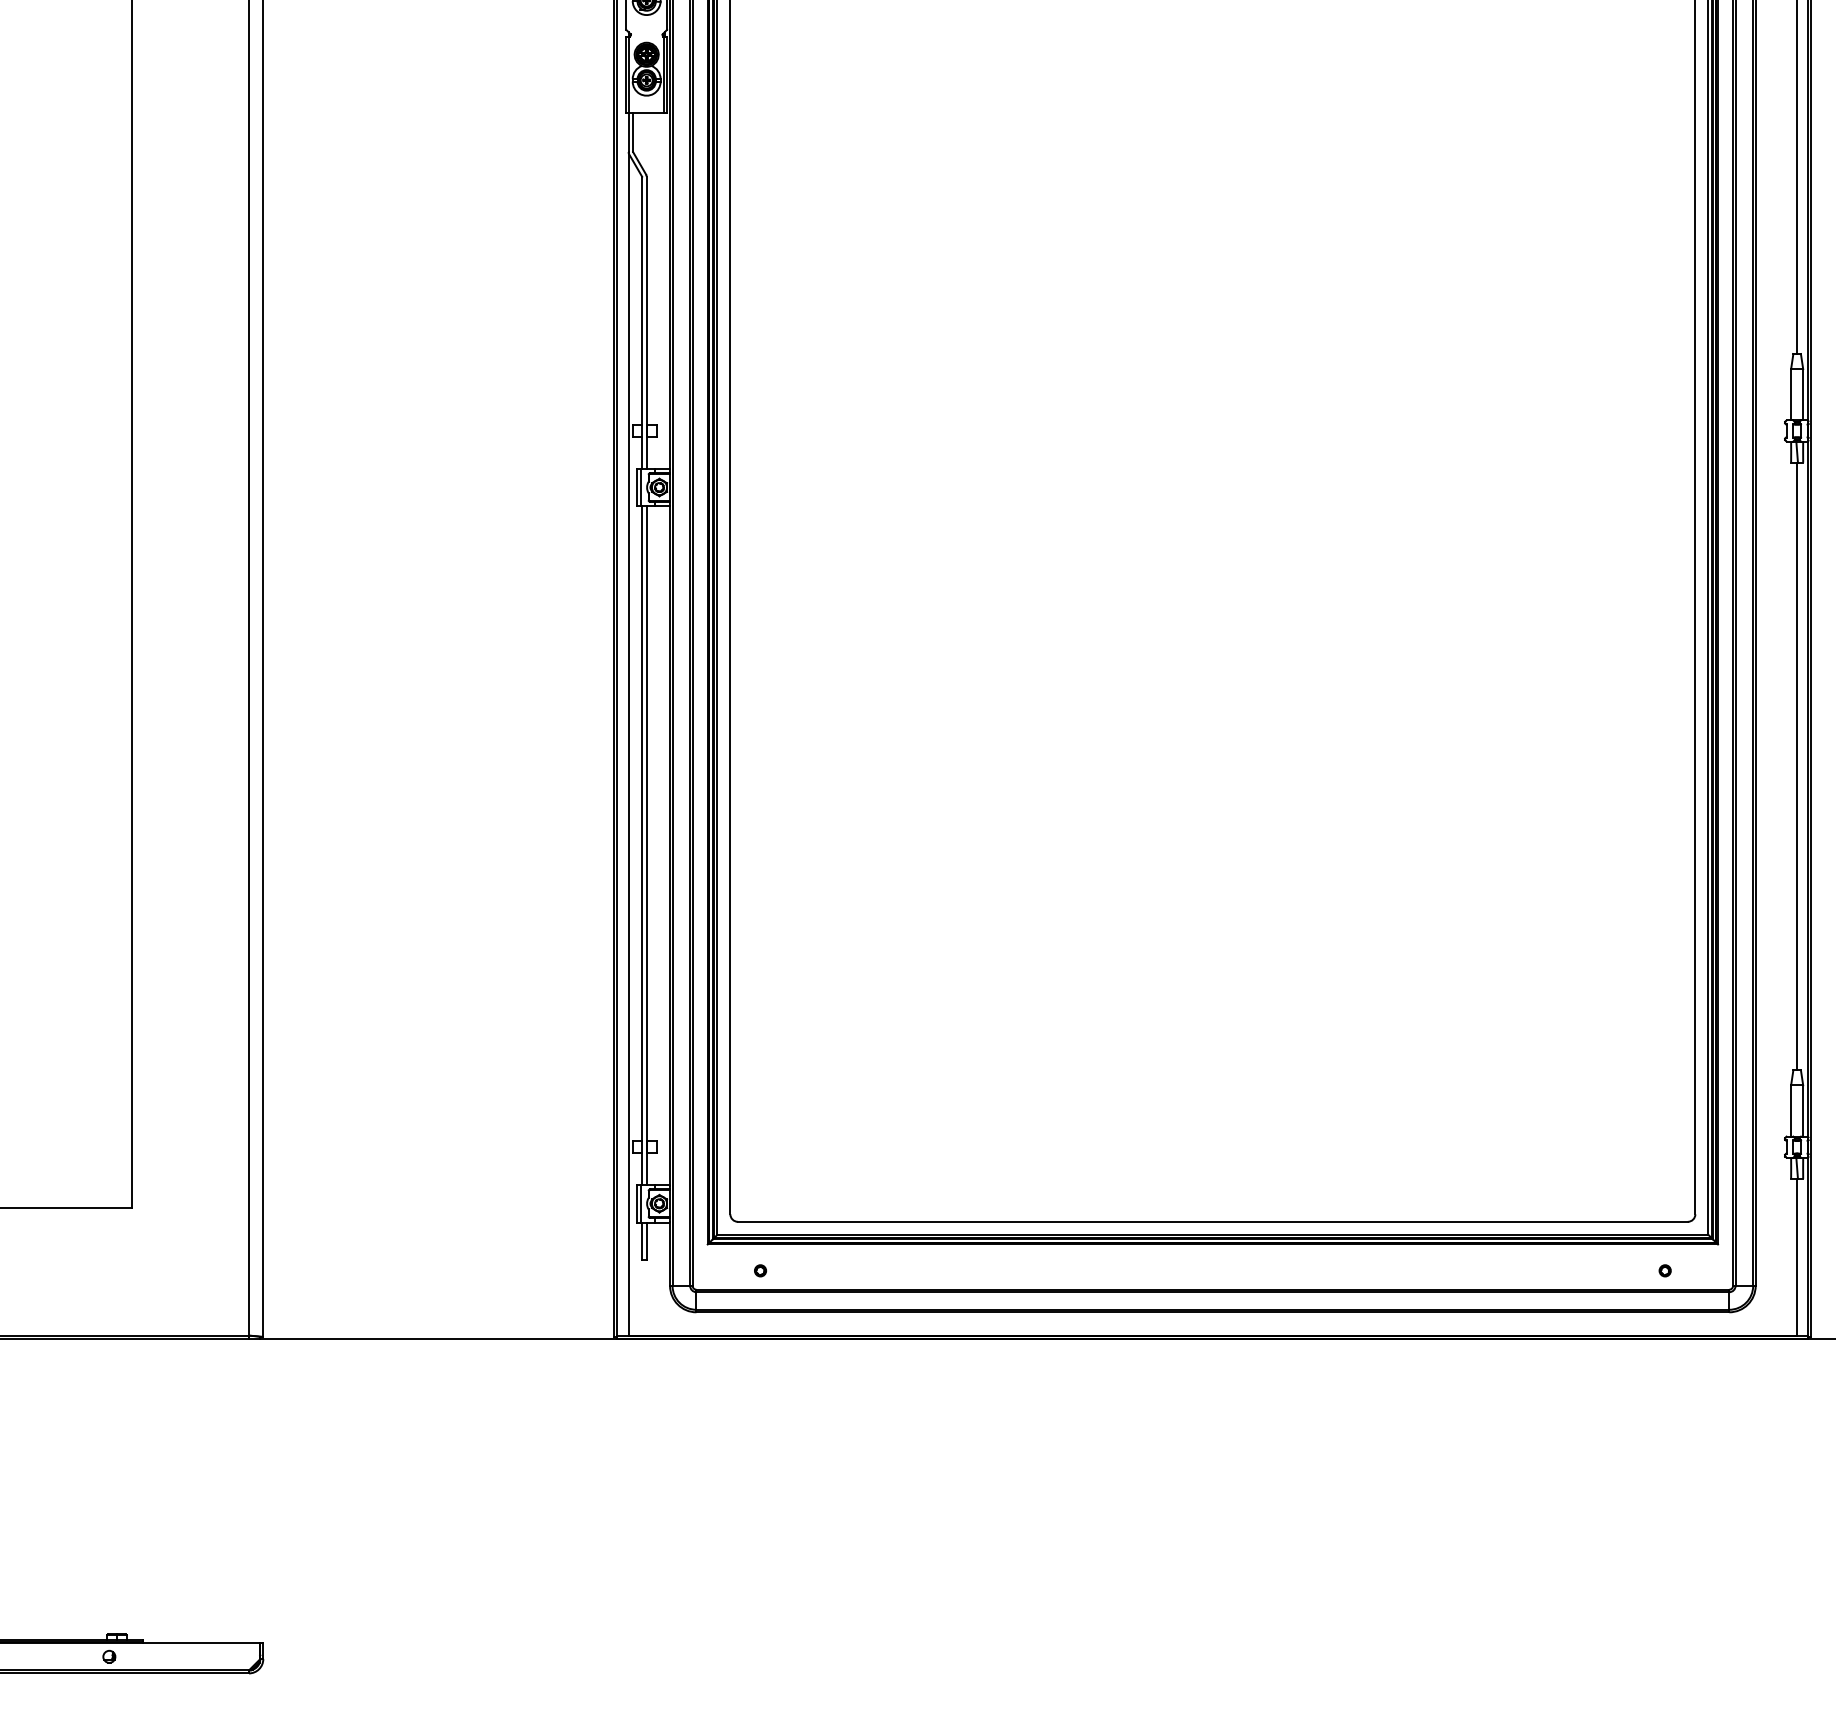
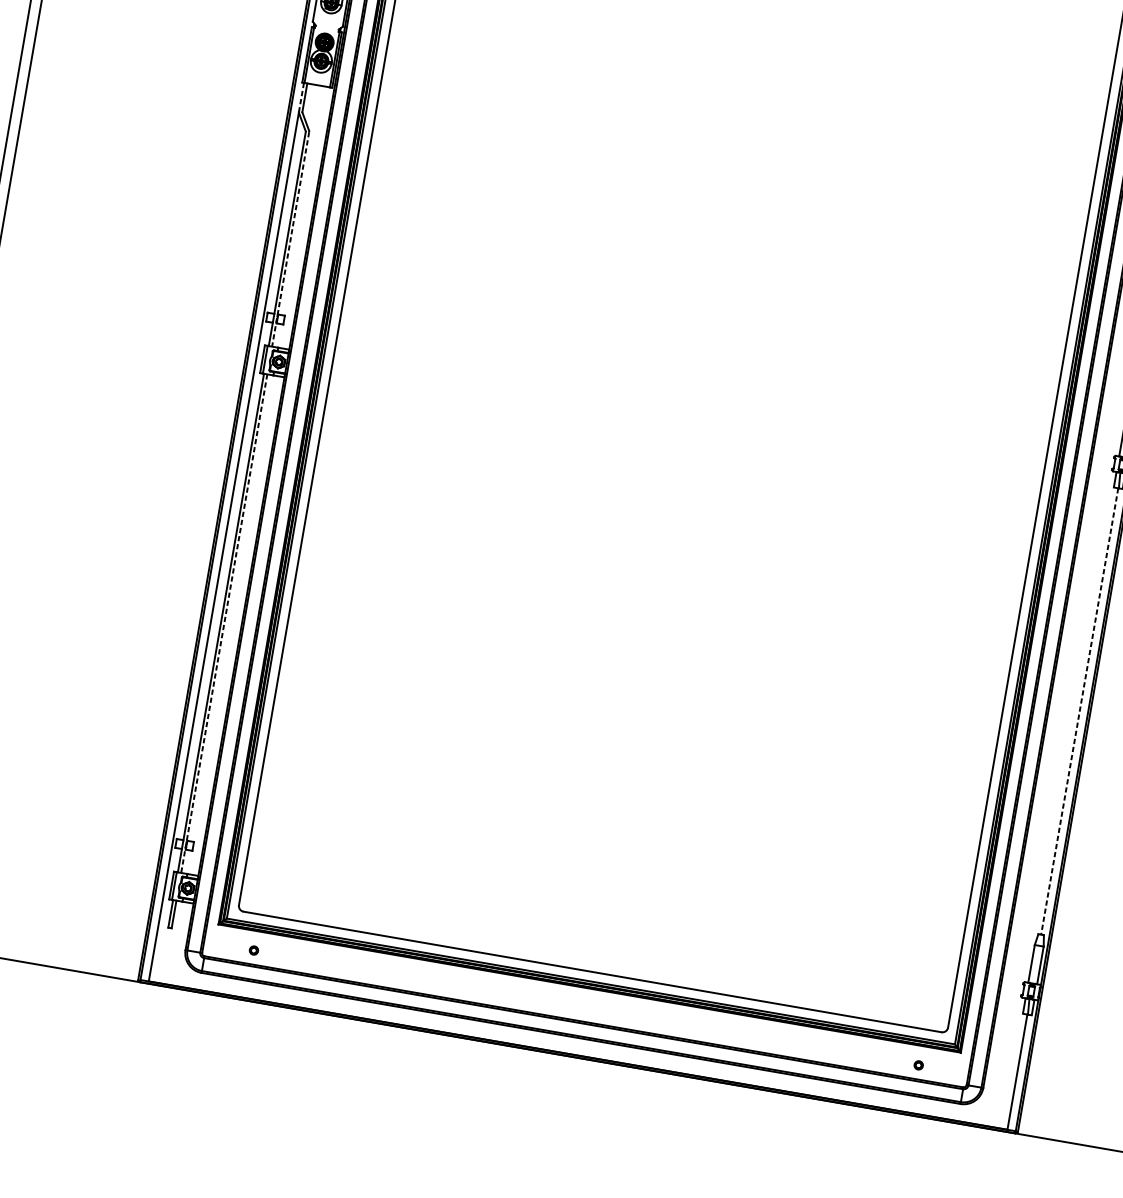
line: (628, 132) -> (301, 97), solid -> dashed
line: (646, 322) -> (290, 239), solid -> dashed
line: (1797, 766) -> (1079, 711), solid -> dashed
line: (646, 846) -> (224, 624), solid -> dashed

